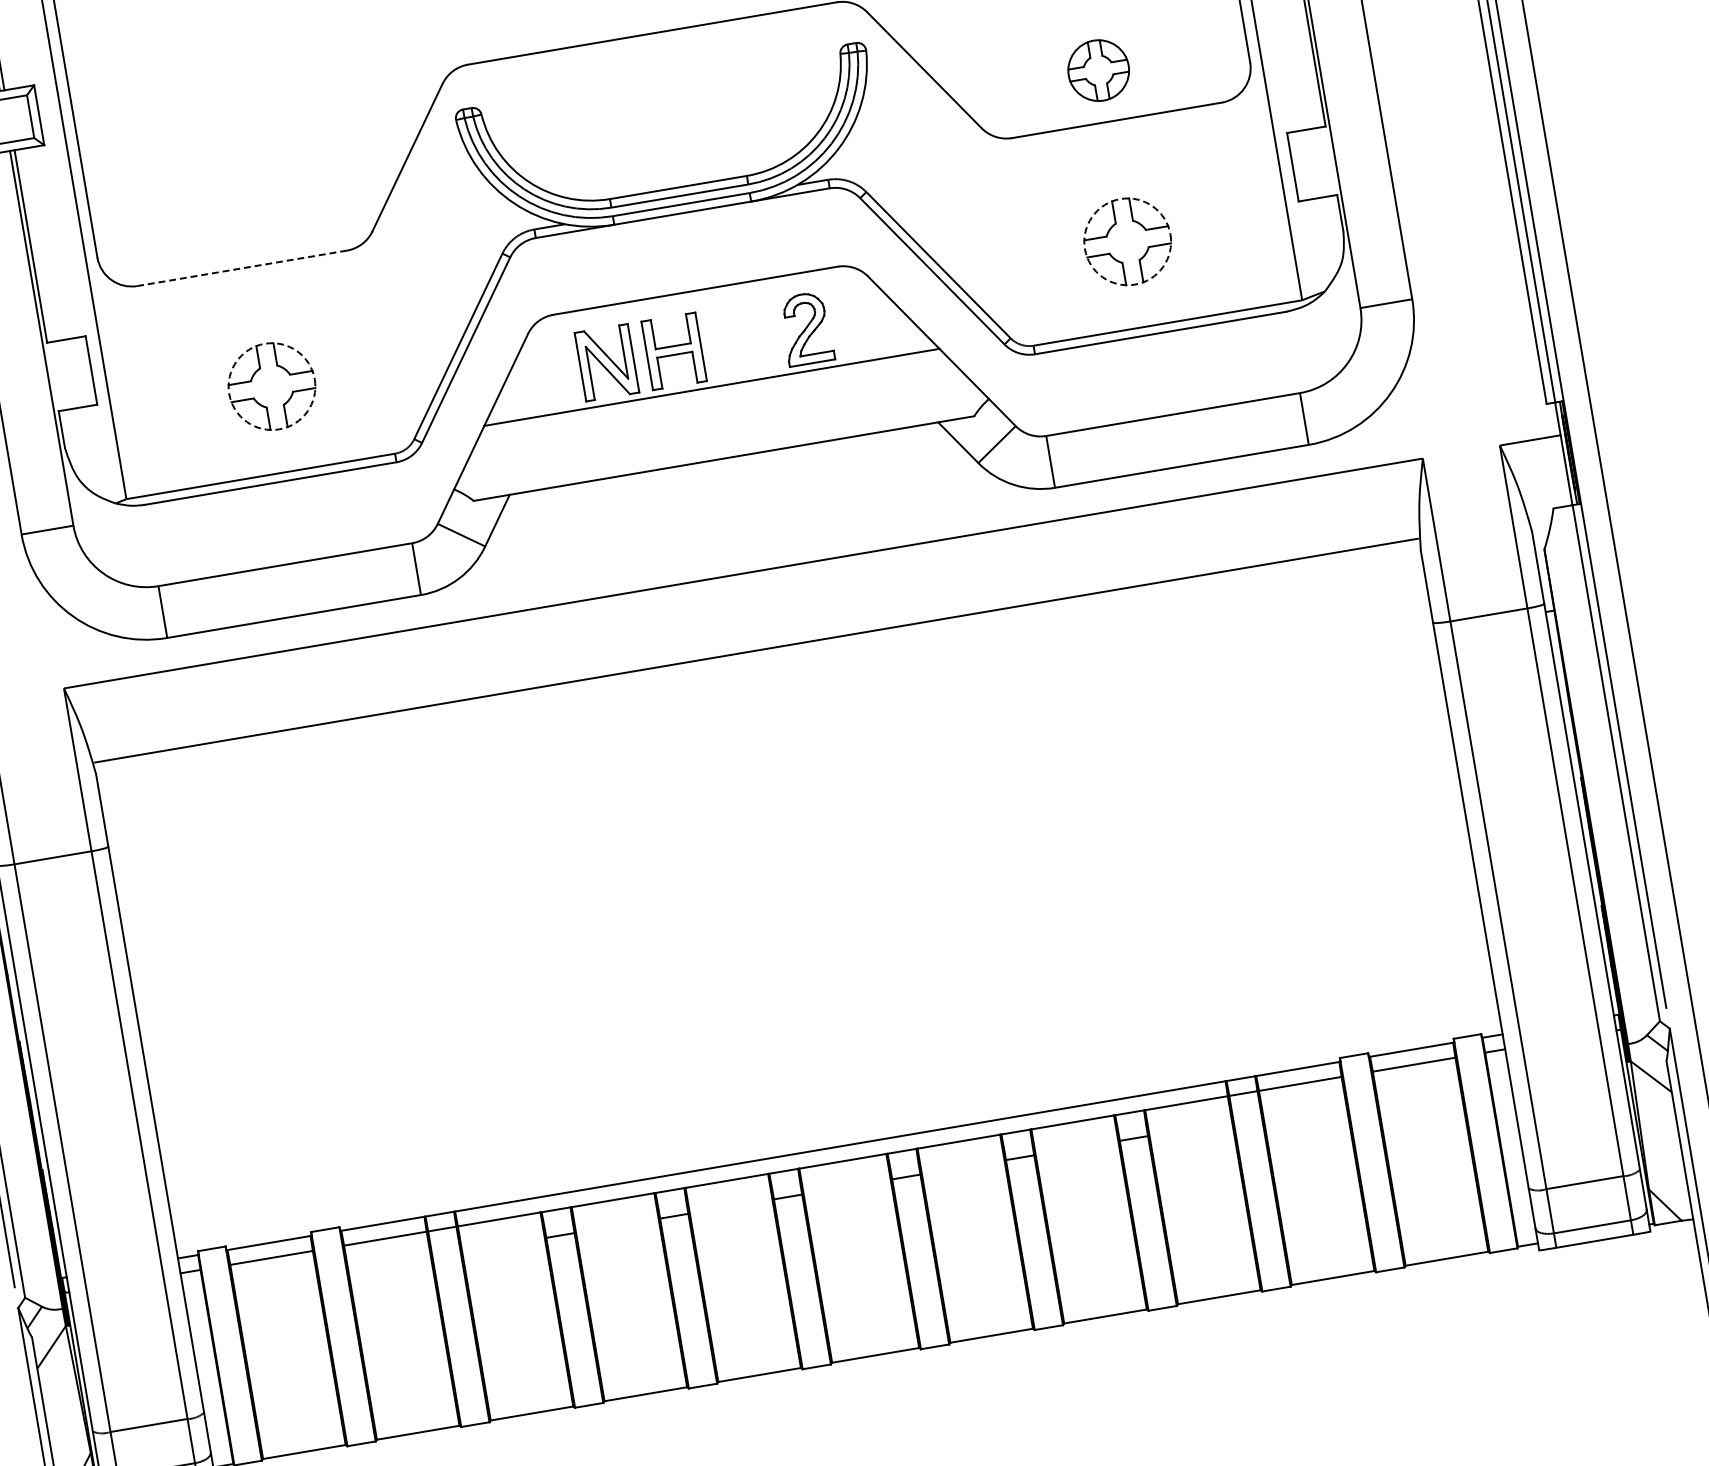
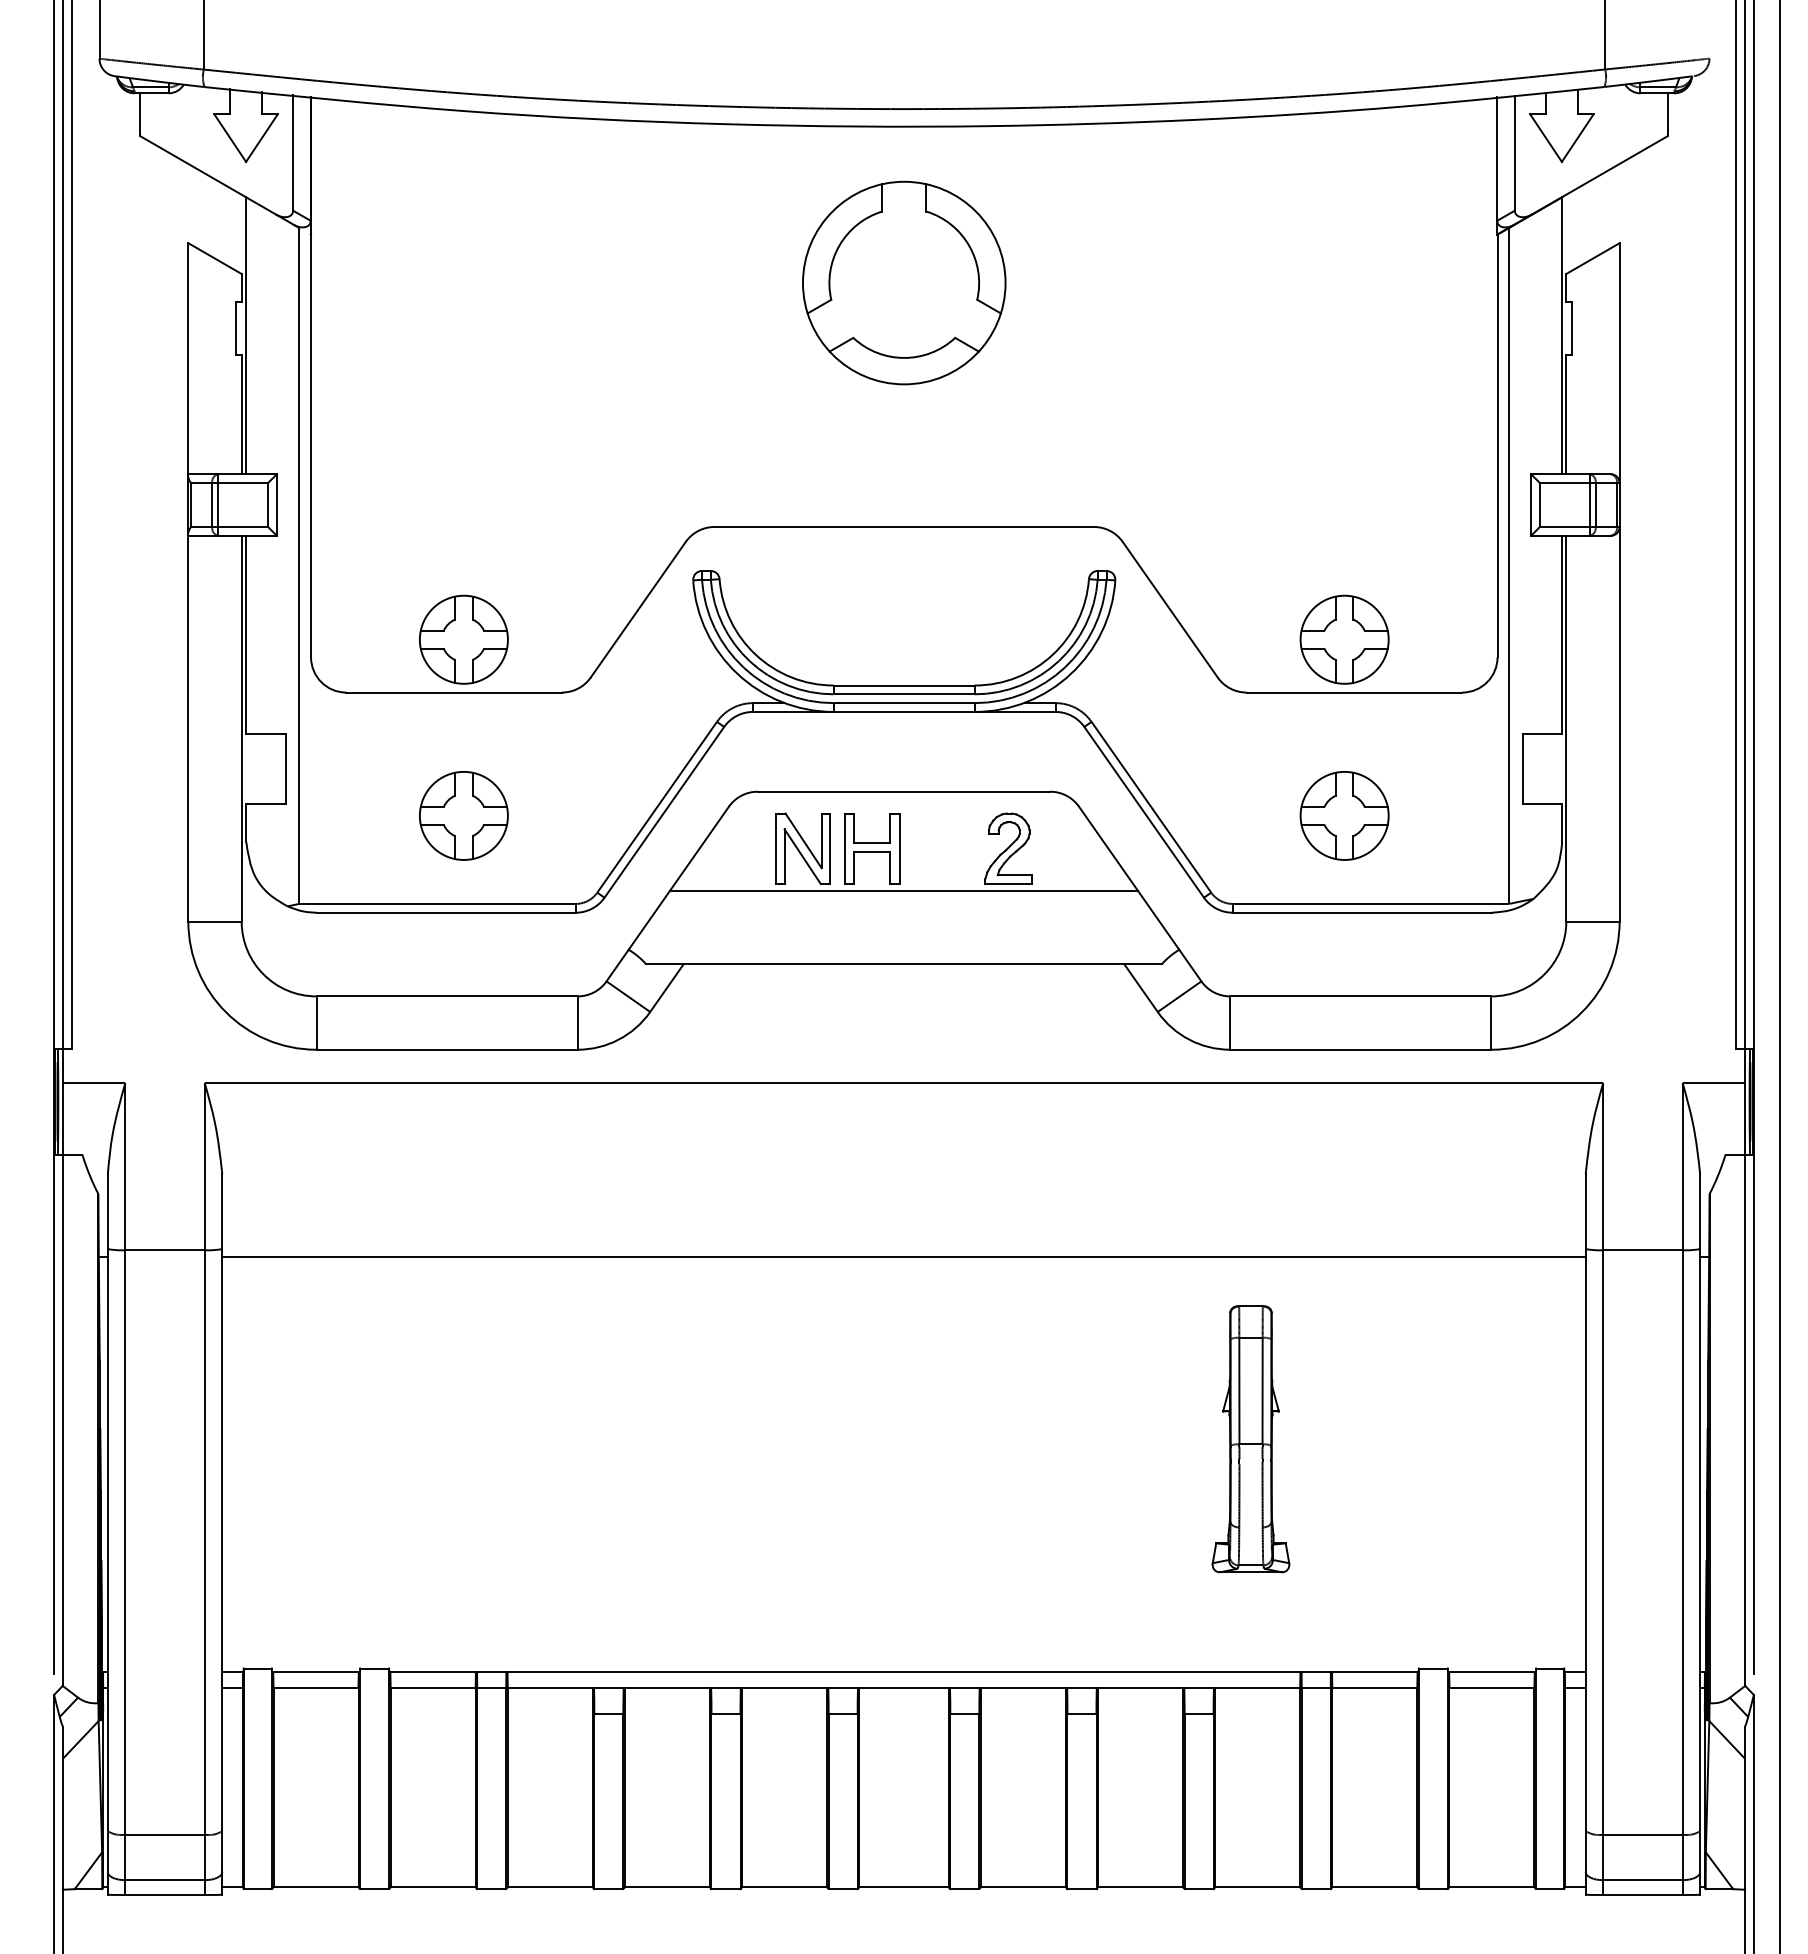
part: (1098, 70) -> (1344, 639), size x1.43
part: (242, 215) -> (463, 639), added
circle: (1127, 241) -> (1344, 815), dashed -> solid
line: (242, 268) -> (454, 692), dashed -> solid
circle: (271, 386) -> (463, 815), dashed -> solid
line: (756, 651) -> (903, 1257), moved
part: (1138, 863) -> (1250, 1439), added

